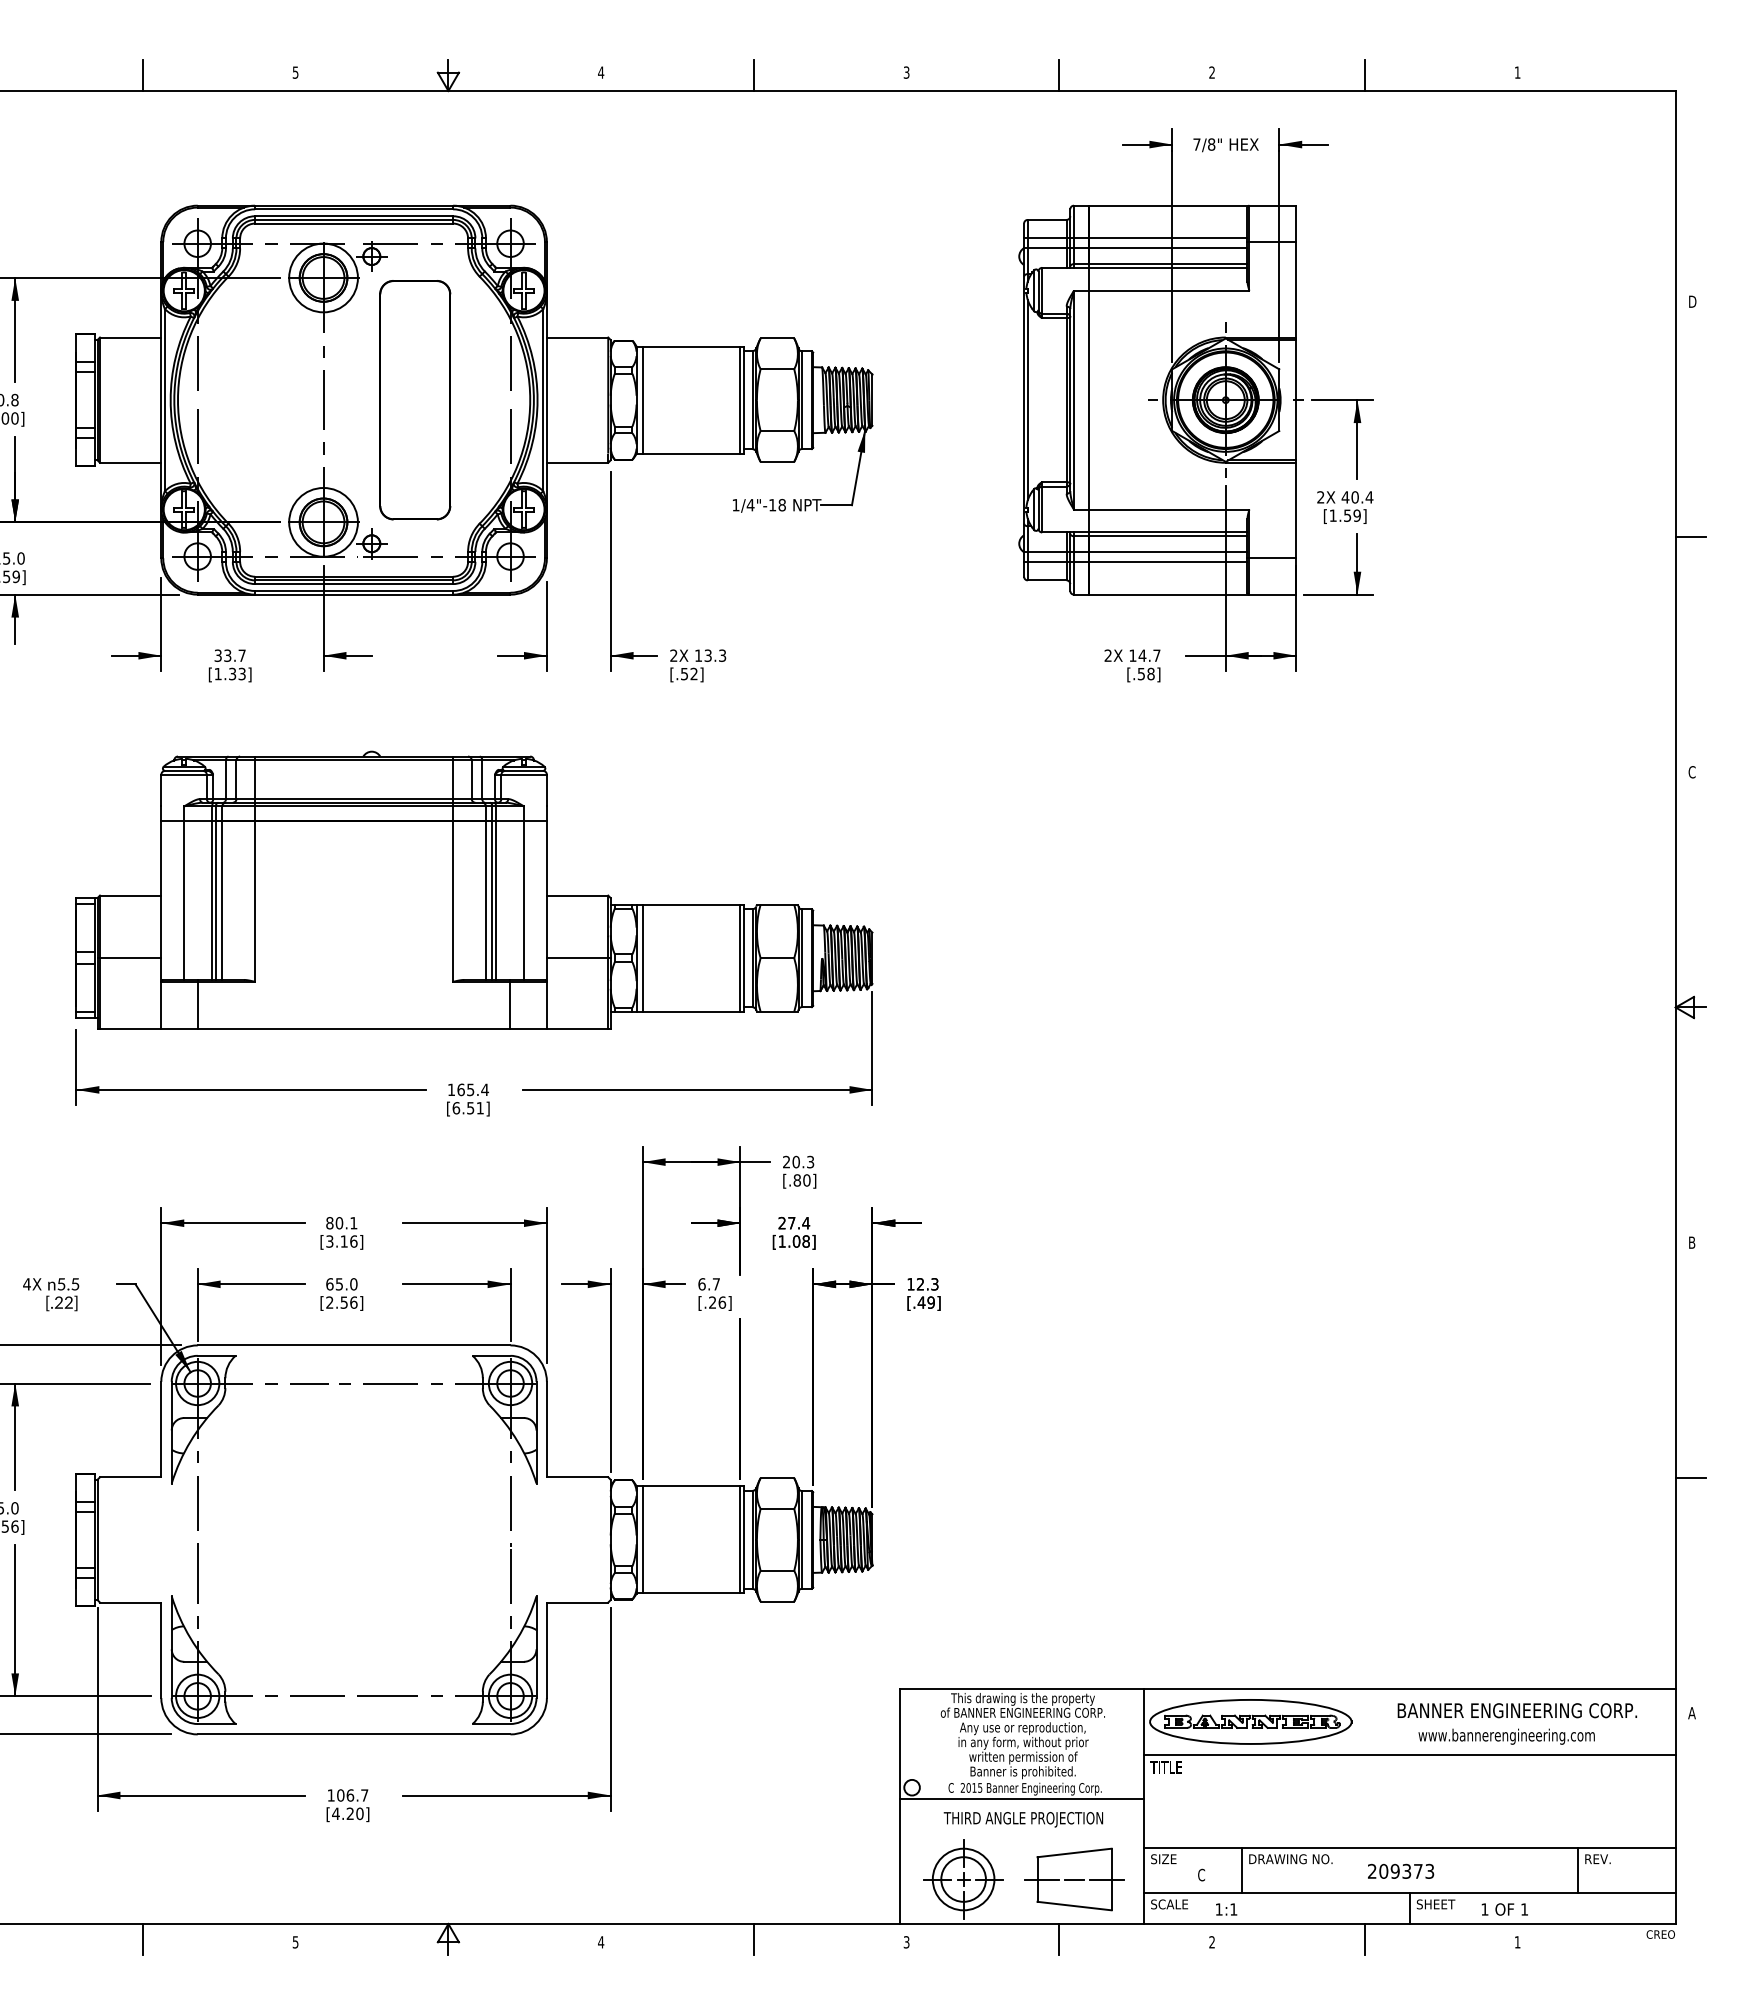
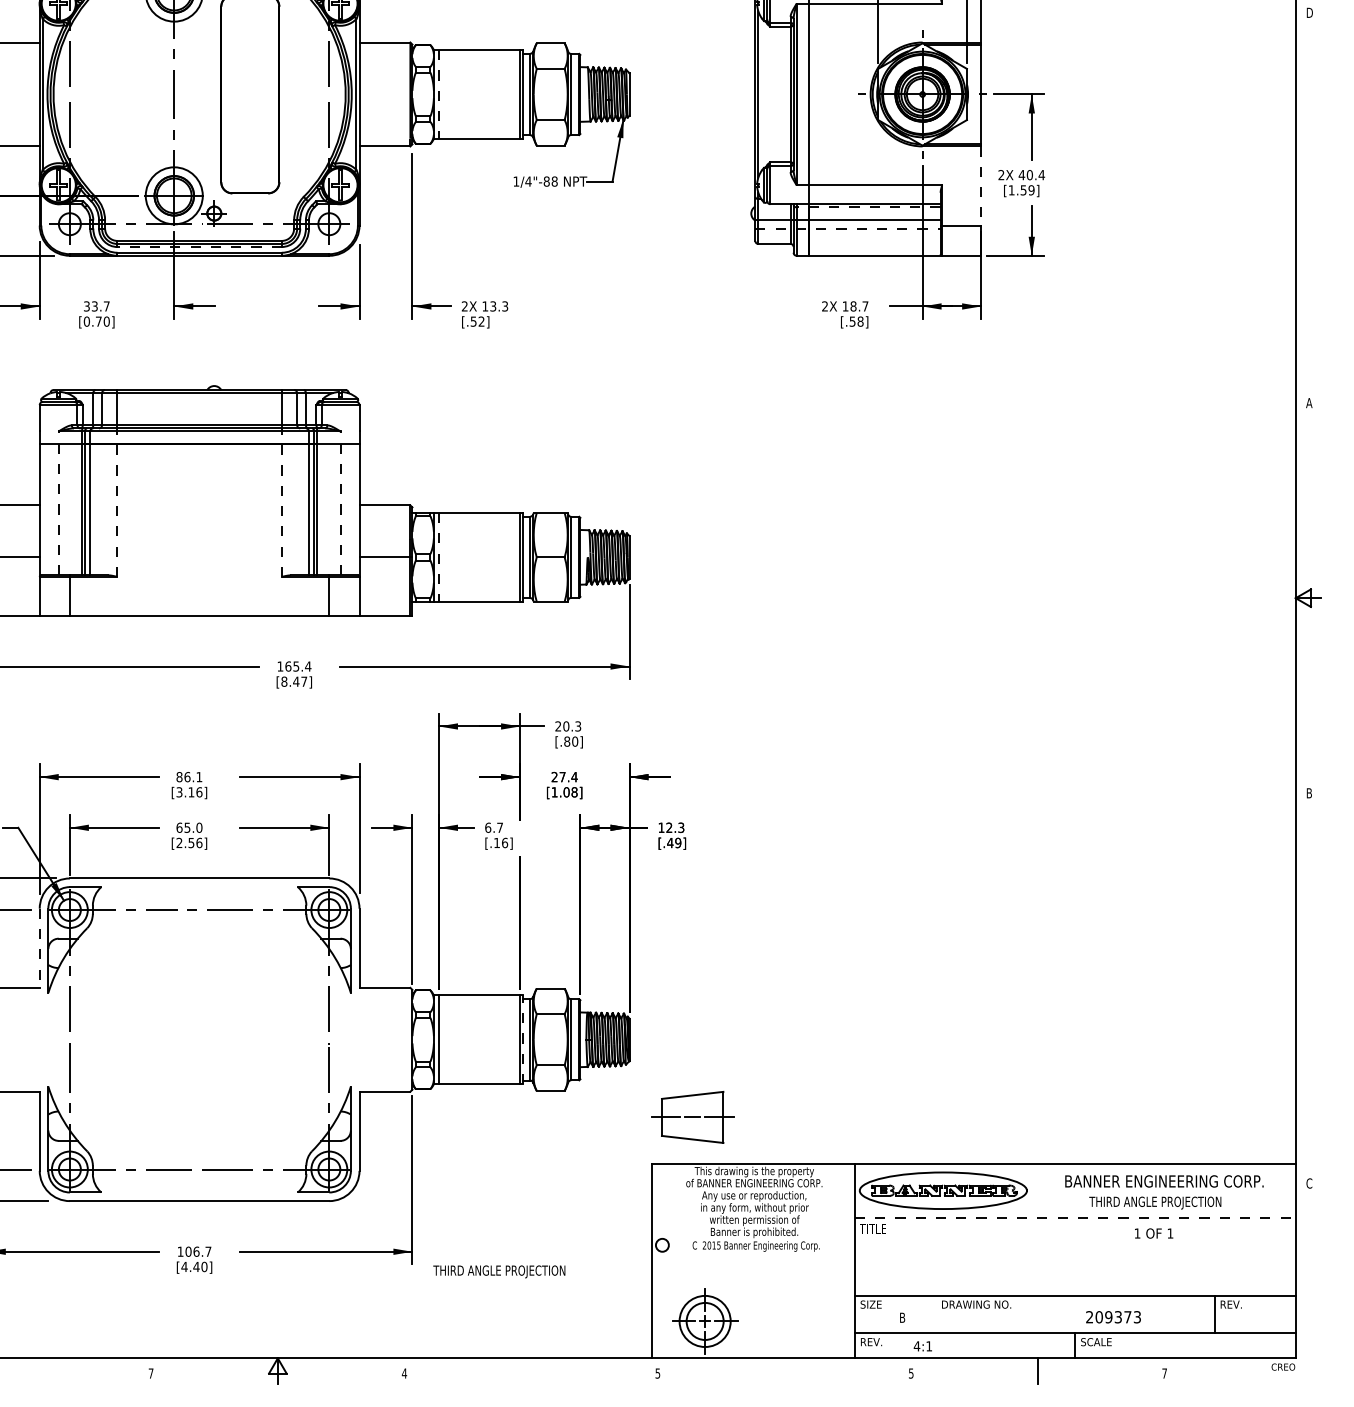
line: (642, 400) -> (438, 94), solid -> dashed
text: (772, 504) -> (546, 181), 1/4"-18 -> 1/4"-88
line: (1296, 510) -> (981, 185), solid -> dashed
line: (1160, 536) -> (868, 207), solid -> dashed
line: (1690, 537) -> (1308, 208), removed
line: (1135, 561) -> (847, 228), solid -> dashed
line: (353, 584) -> (199, 247), solid -> dashed
text: (1142, 655) -> (853, 306), 14.7 -> 18.7
text: (229, 673) -> (96, 321), [1.33] -> [0.70]
text: (1691, 772) -> (1308, 403), C -> A
line: (255, 892) -> (117, 502), solid -> dashed
line: (453, 892) -> (282, 502), solid -> dashed
line: (184, 893) -> (58, 503), solid -> dashed
line: (523, 893) -> (340, 503), solid -> dashed
line: (642, 958) -> (438, 557), solid -> dashed
text: (467, 1108) -> (293, 681), [6.51] -> [8.47]
text: (339, 1222) -> (187, 776), 80.1 -> 86.1
text: (712, 1302) -> (496, 842), [.26] -> [.16]
line: (161, 1429) -> (39, 948), solid -> dashed
line: (1690, 1477) -> (1308, 988), removed
line: (744, 1539) -> (523, 1039), solid -> dashed
text: (1691, 1713) -> (1308, 1183), A -> C
text: (1506, 1736) -> (1155, 1202), www.bannerengineering.com -> THIRD ANGLE PROJECTION
line: (1409, 1755) -> (1074, 1218), solid -> dashed
line: (1021, 1799) -> (753, 1255), removed
text: (350, 1813) -> (196, 1266), [4.20] -> [4.40]
text: (1023, 1819) -> (499, 1271), moved
line: (1241, 1870) -> (935, 1313), removed
text: (1401, 1870) -> (1113, 1316), moved
text: (1201, 1874) -> (902, 1317), C -> B
part: (1074, 1879) -> (692, 1117), moved
text: (1169, 1904) -> (875, 1342), SCALE -> REV.
text: (1439, 1904) -> (1099, 1342), SHEET -> SCALE
text: (1219, 1909) -> (917, 1346), 1:1 -> 4:1
text: (1504, 1909) -> (1153, 1233), moved
line: (142, 1939) -> (24, 1371), removed
line: (753, 1939) -> (530, 1371), removed
line: (1059, 1939) -> (784, 1371), removed
text: (906, 1941) -> (657, 1372), 3 -> 5
text: (295, 1942) -> (151, 1373), 5 -> 7
text: (1211, 1942) -> (910, 1373), 2 -> 5
text: (1517, 1942) -> (1164, 1373), 1 -> 7

